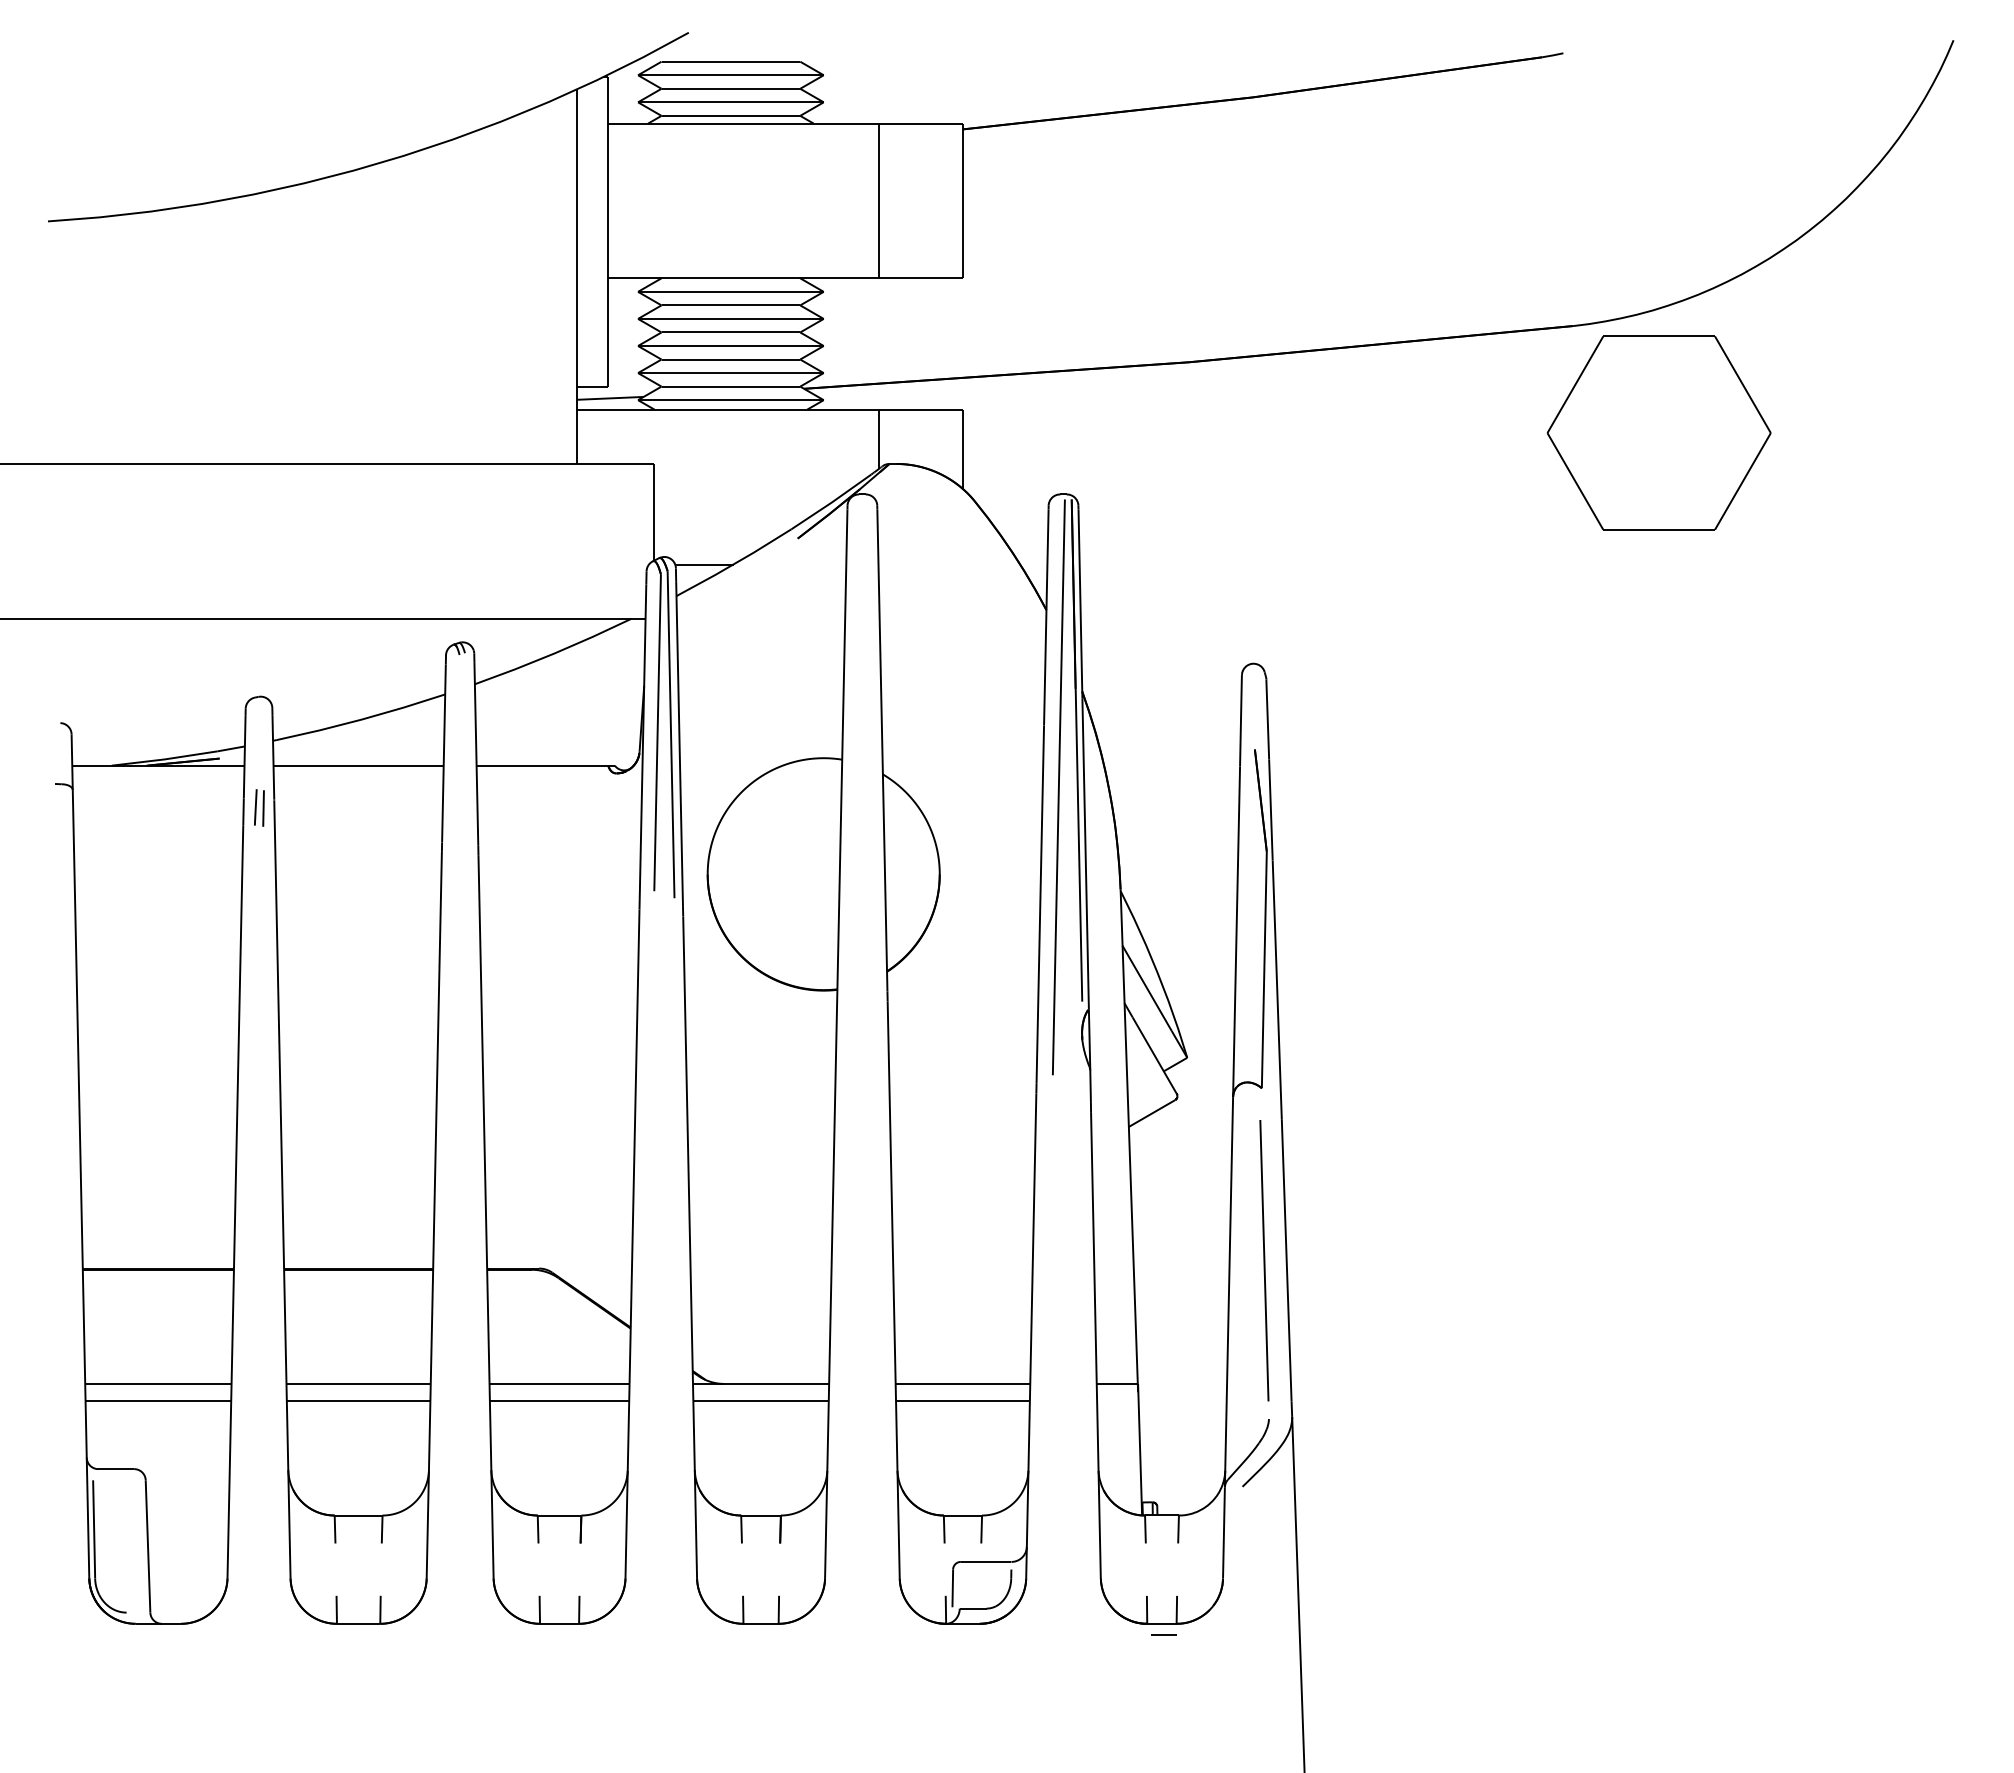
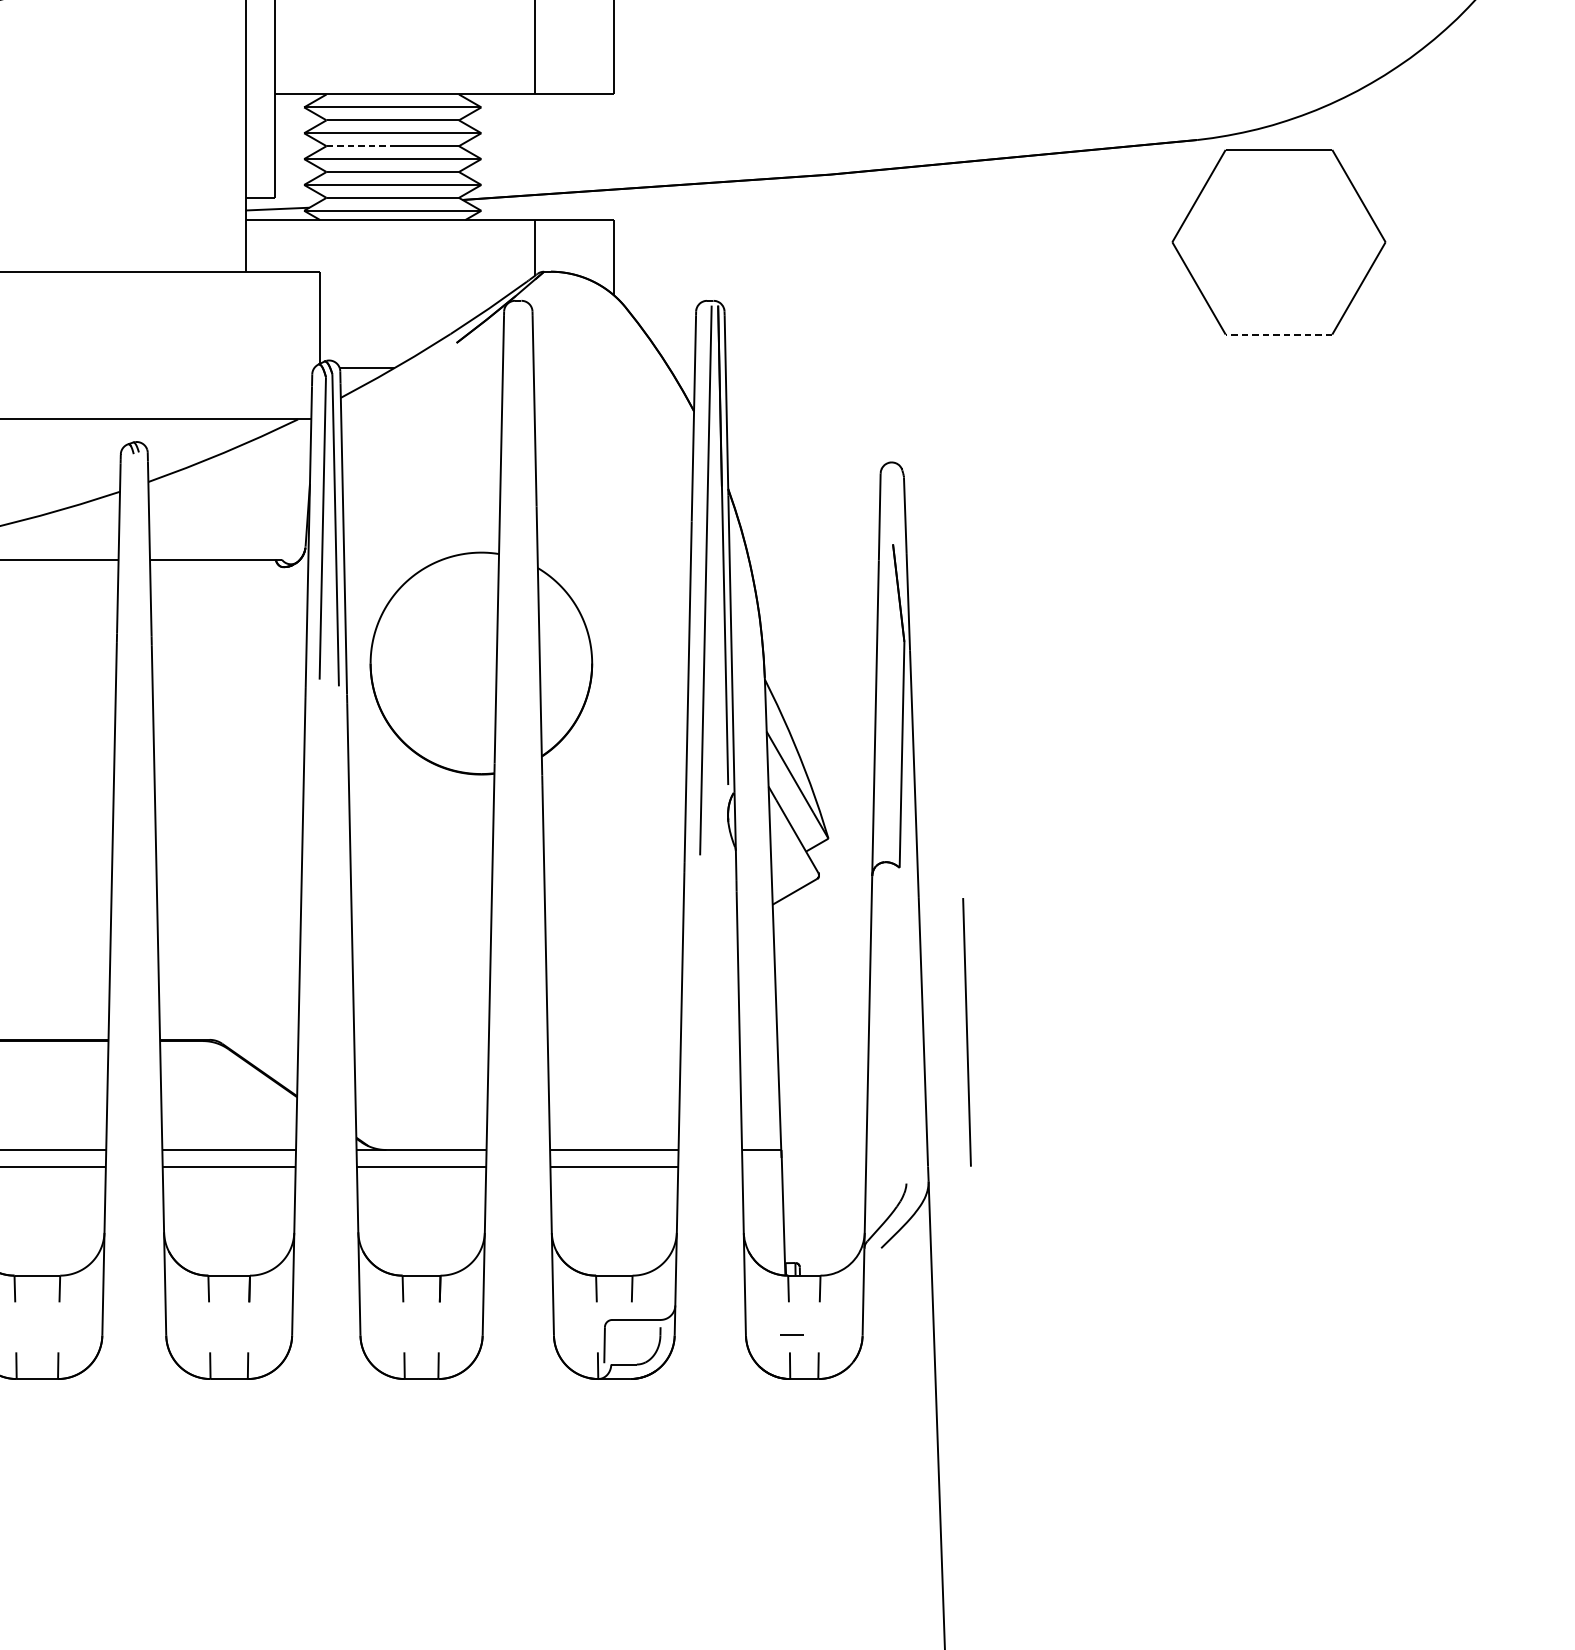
line: (696, 332) -> (359, 146), solid -> dashed
line: (1659, 529) -> (1279, 334), solid -> dashed
line: (1264, 1260) -> (967, 1032), moved
line: (1163, 1634) -> (791, 1333), moved

